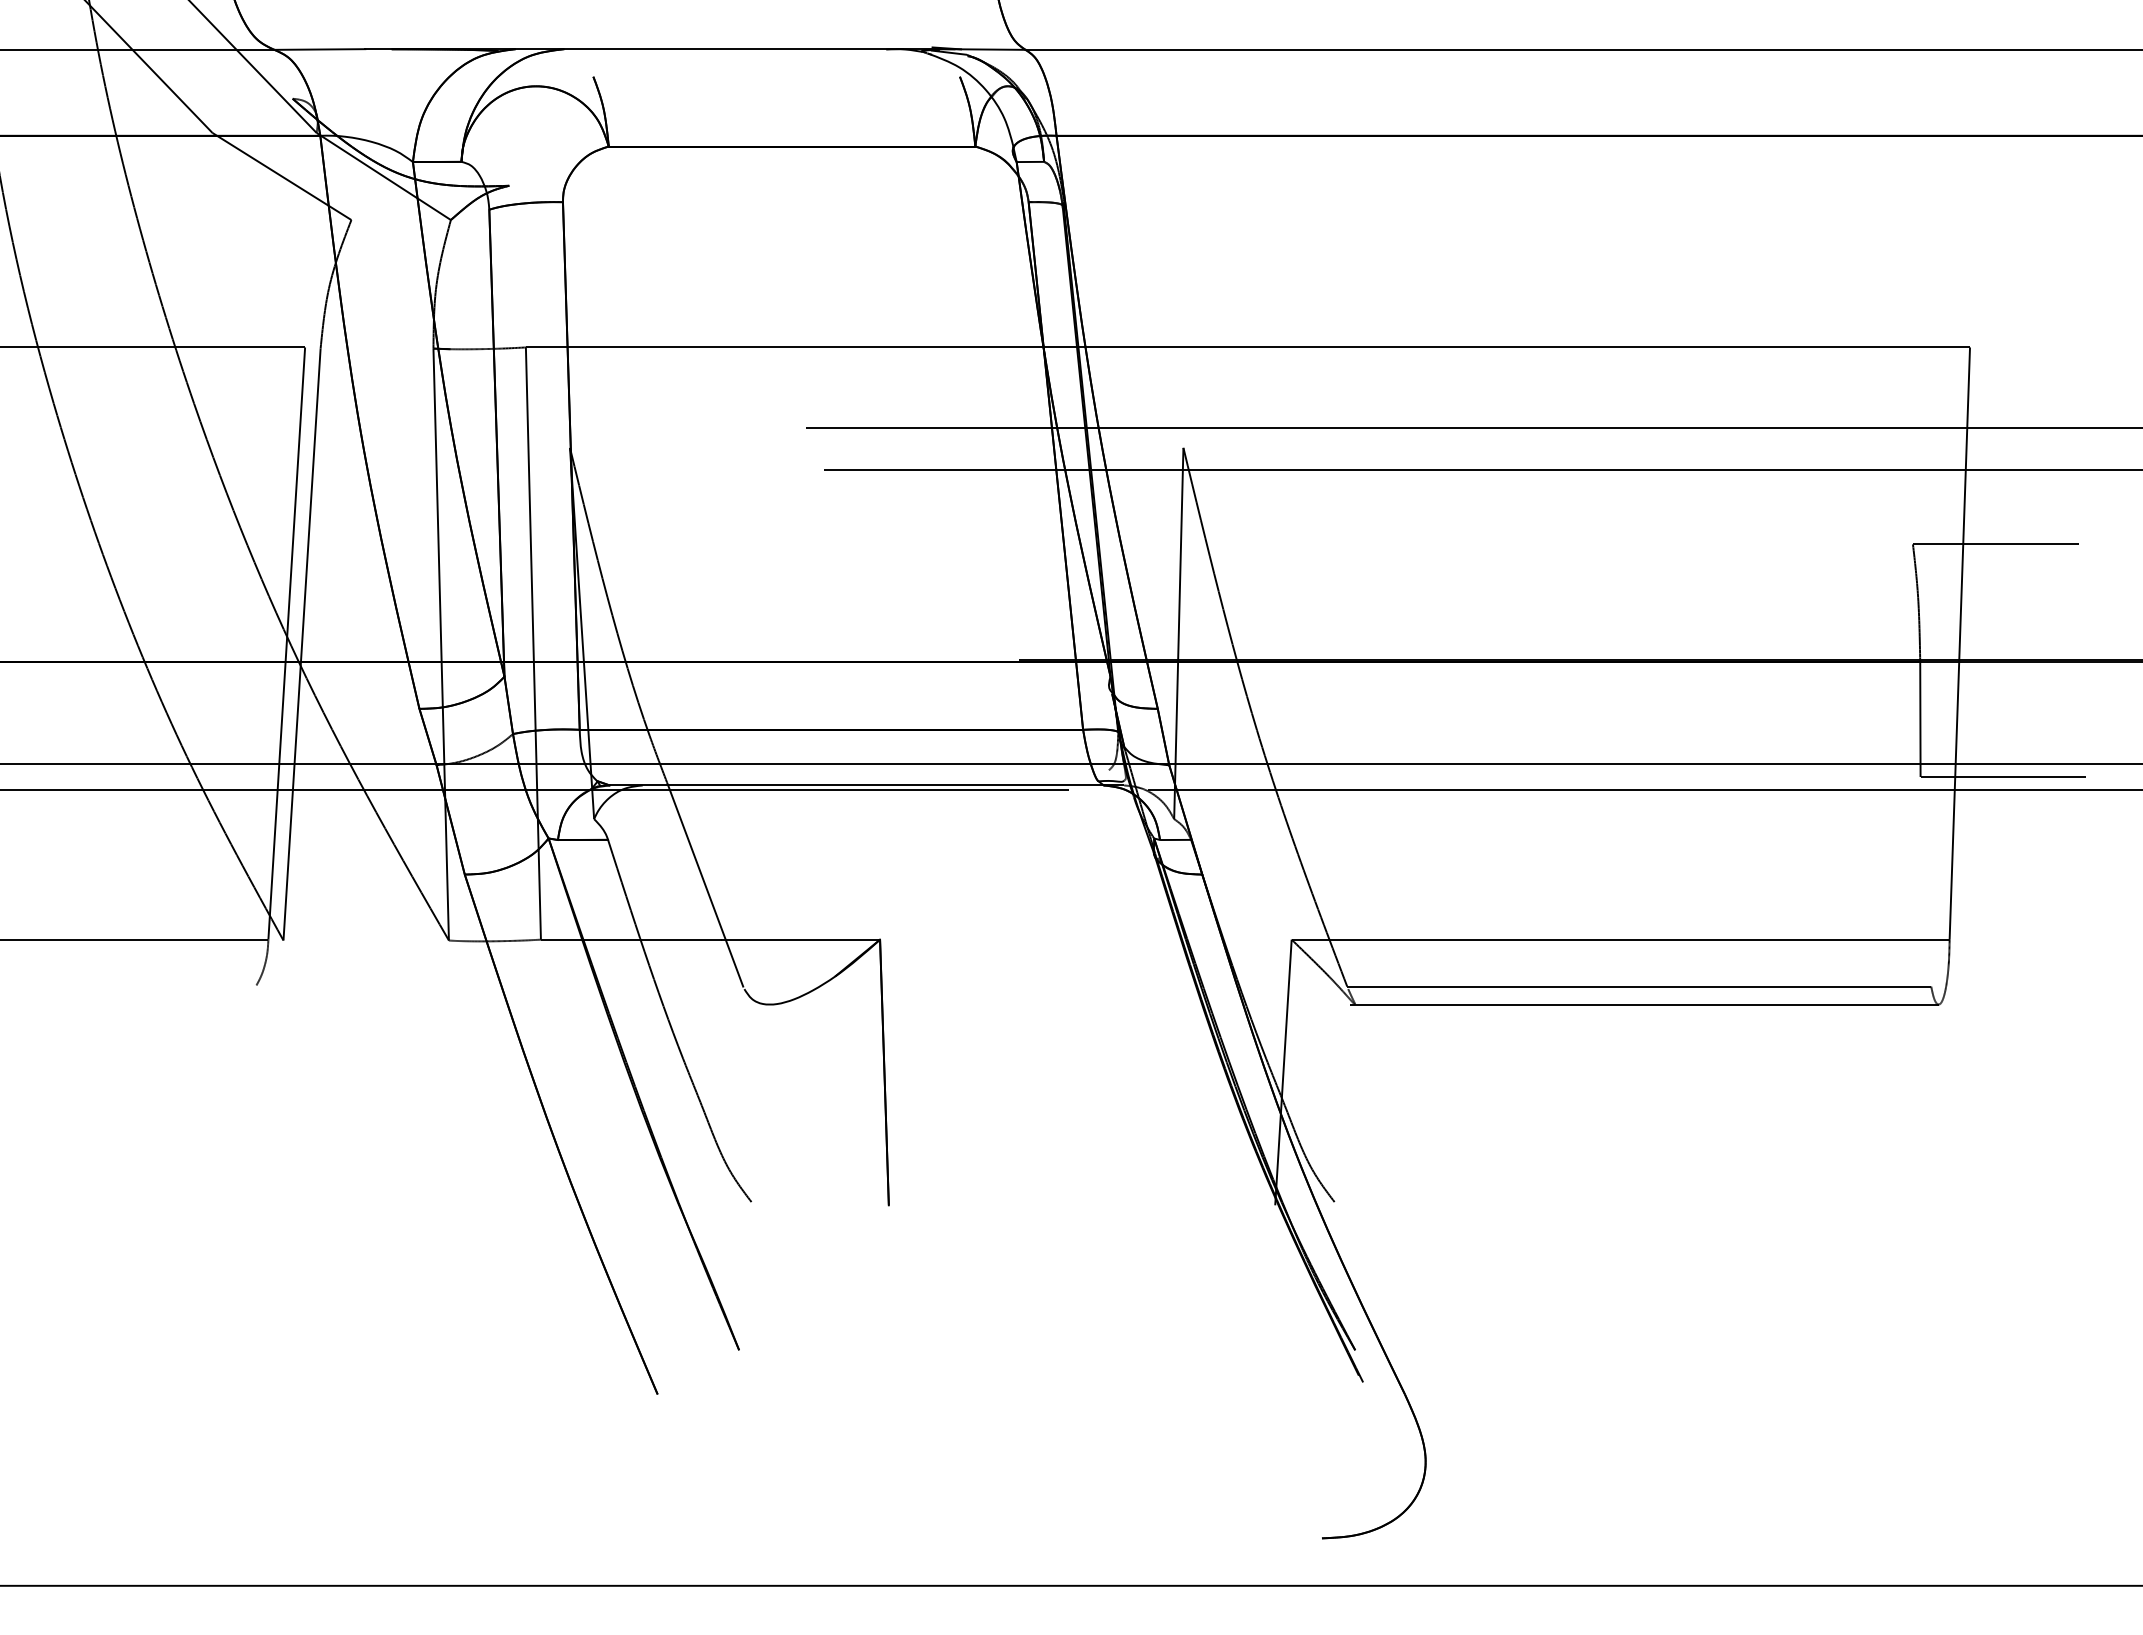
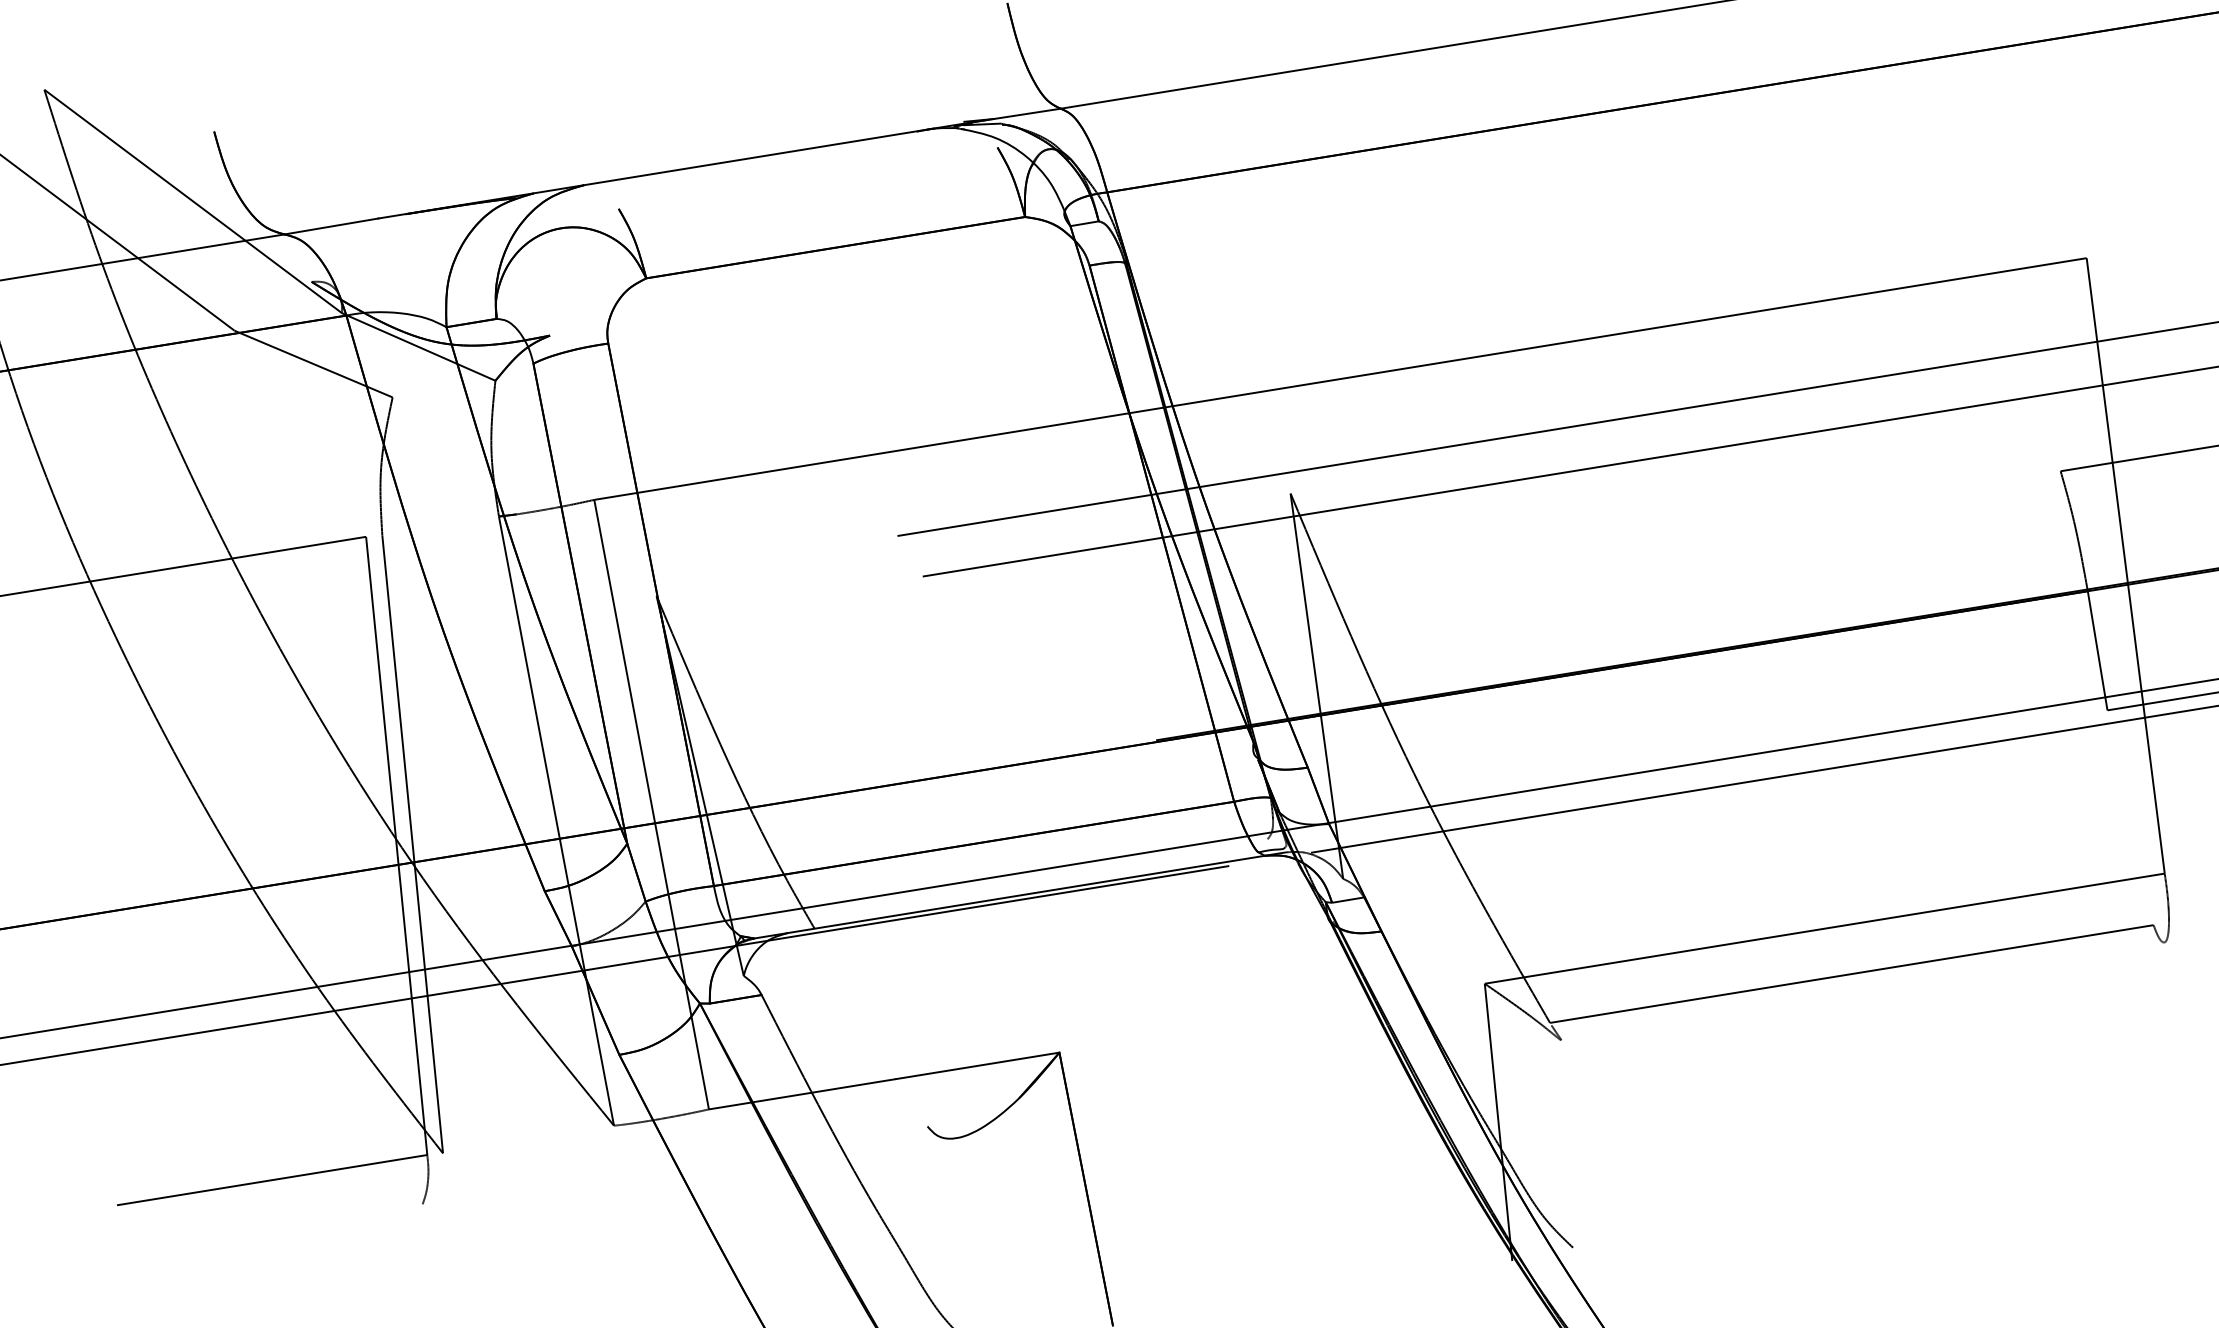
line: (705, 885) -> (869, 1025), removed
line: (1643, 1004) -> (1859, 991), removed

